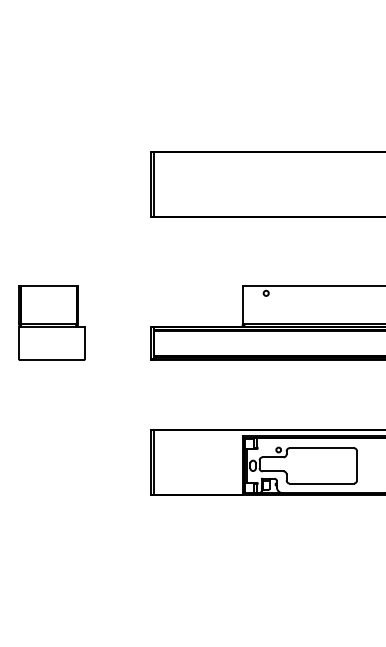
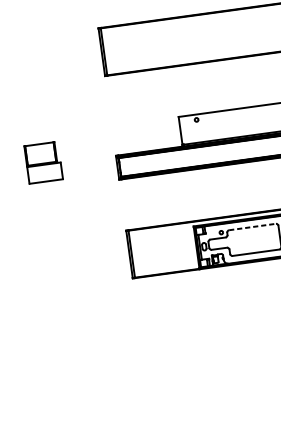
part: (51, 322) -> (43, 162), size x0.7
line: (322, 448) -> (253, 227), solid -> dashed

